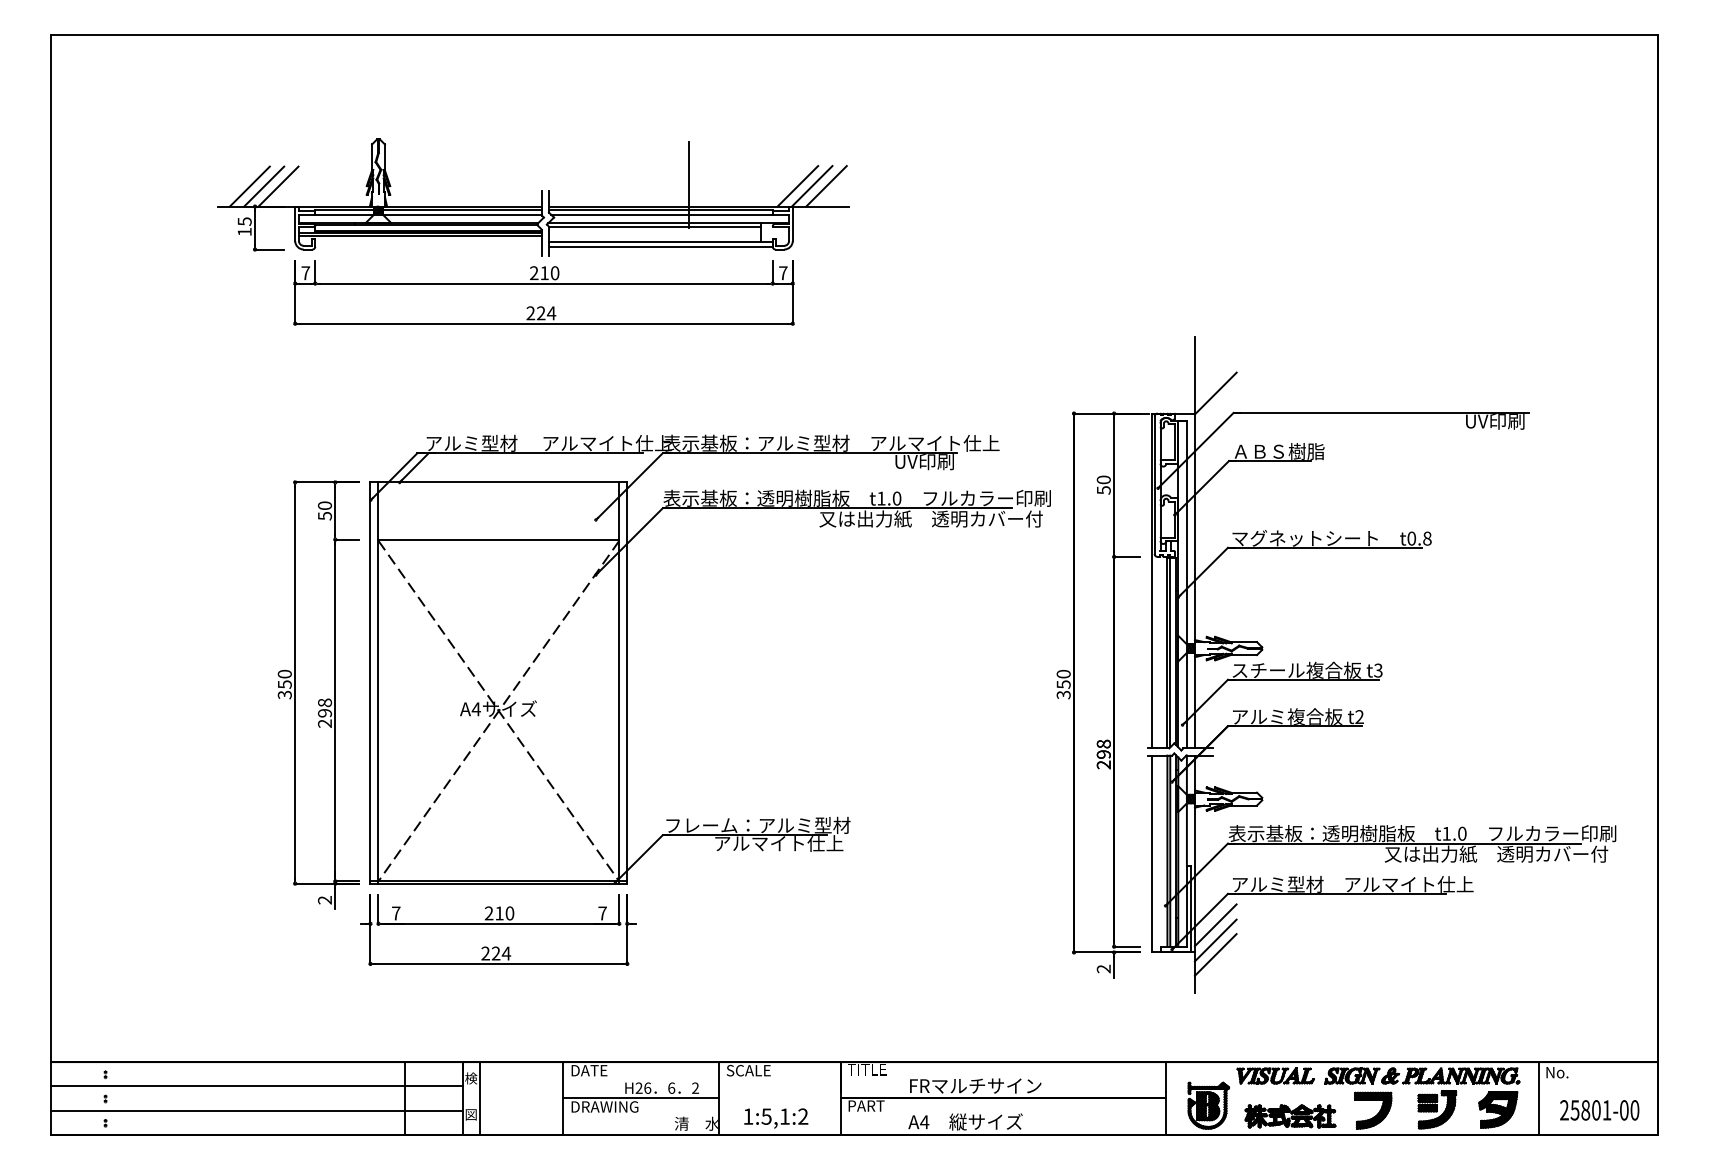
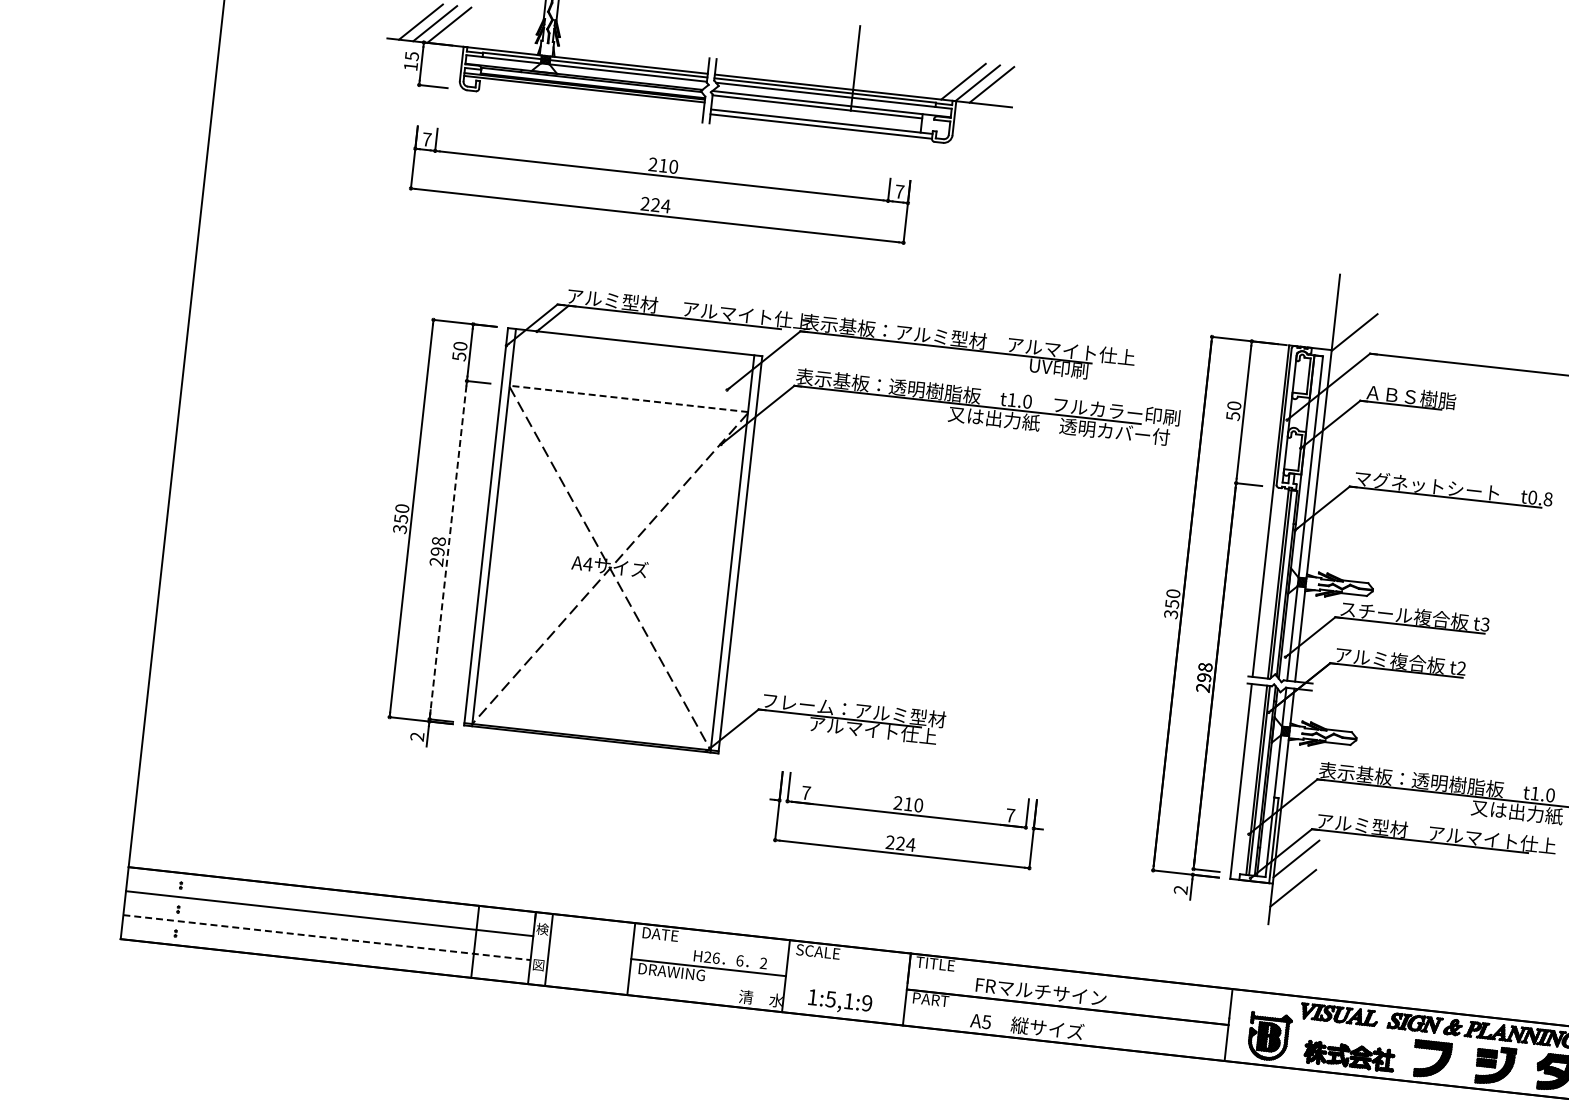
part: (543, 292) -> (660, 184), moved
line: (498, 539) -> (628, 398), solid -> dashed
line: (335, 711) -> (448, 551), solid -> dashed
part: (498, 929) -> (905, 820), moved
line: (1215, 940) -> (1294, 874), removed
line: (256, 1110) -> (326, 937), solid -> dashed
text: (803, 1116) -> (867, 1003), 1:5,1:2 -> 1:5,1:9
text: (924, 1122) -> (986, 1022), A4 -> A5

